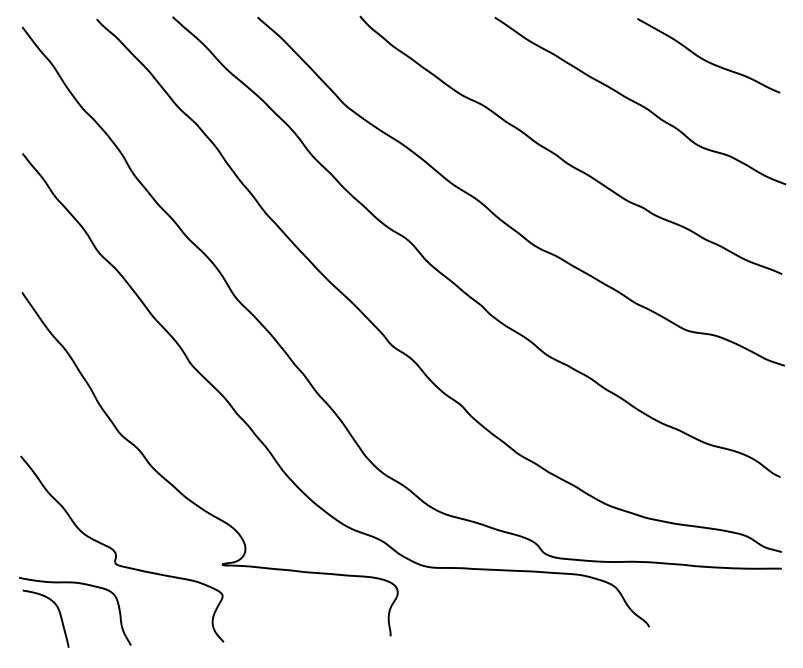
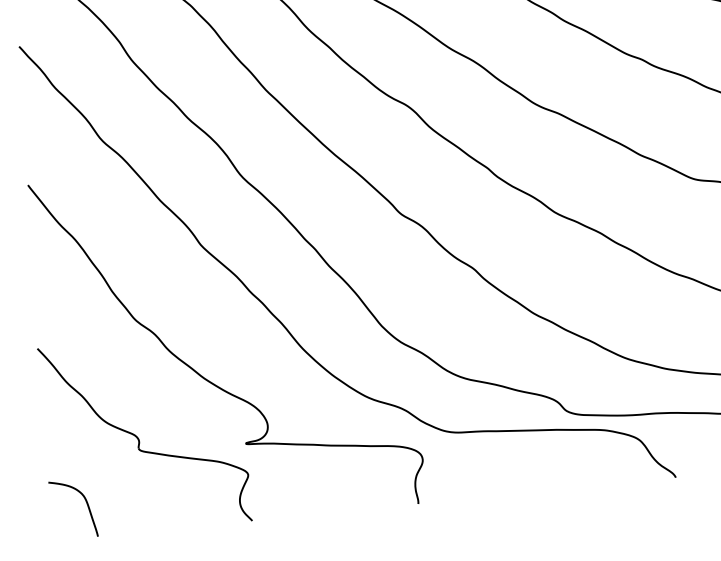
curve: (79, 584) -> (104, 472), removed

